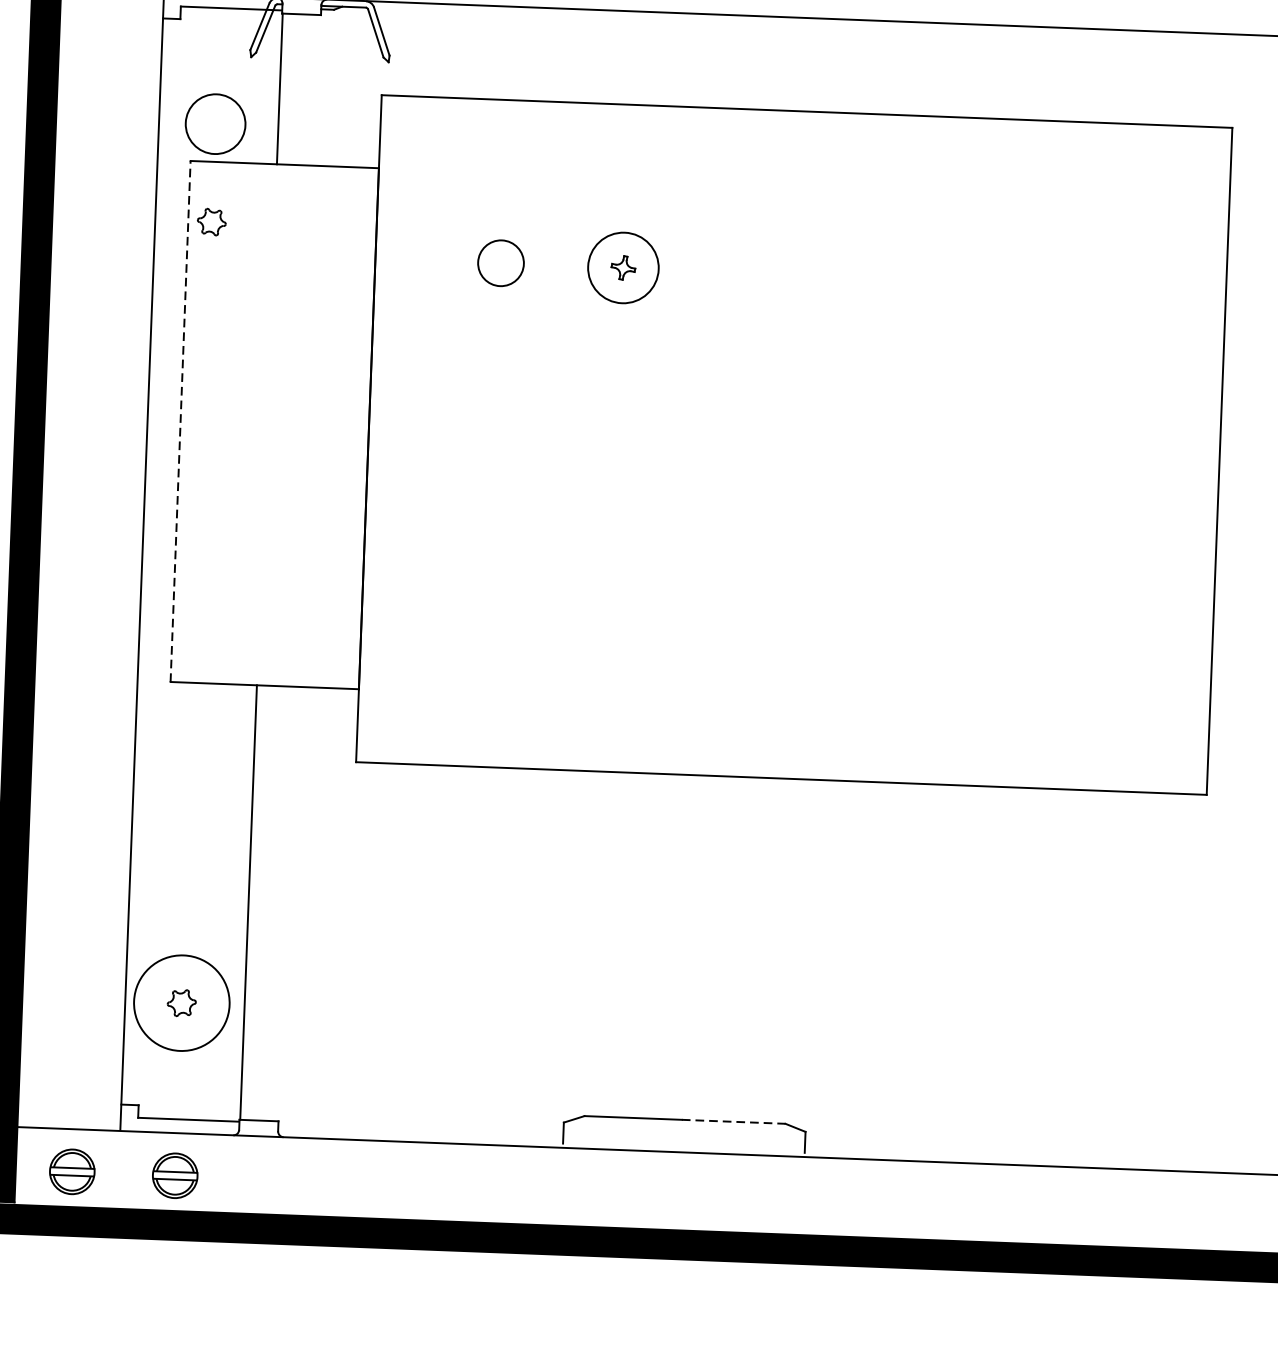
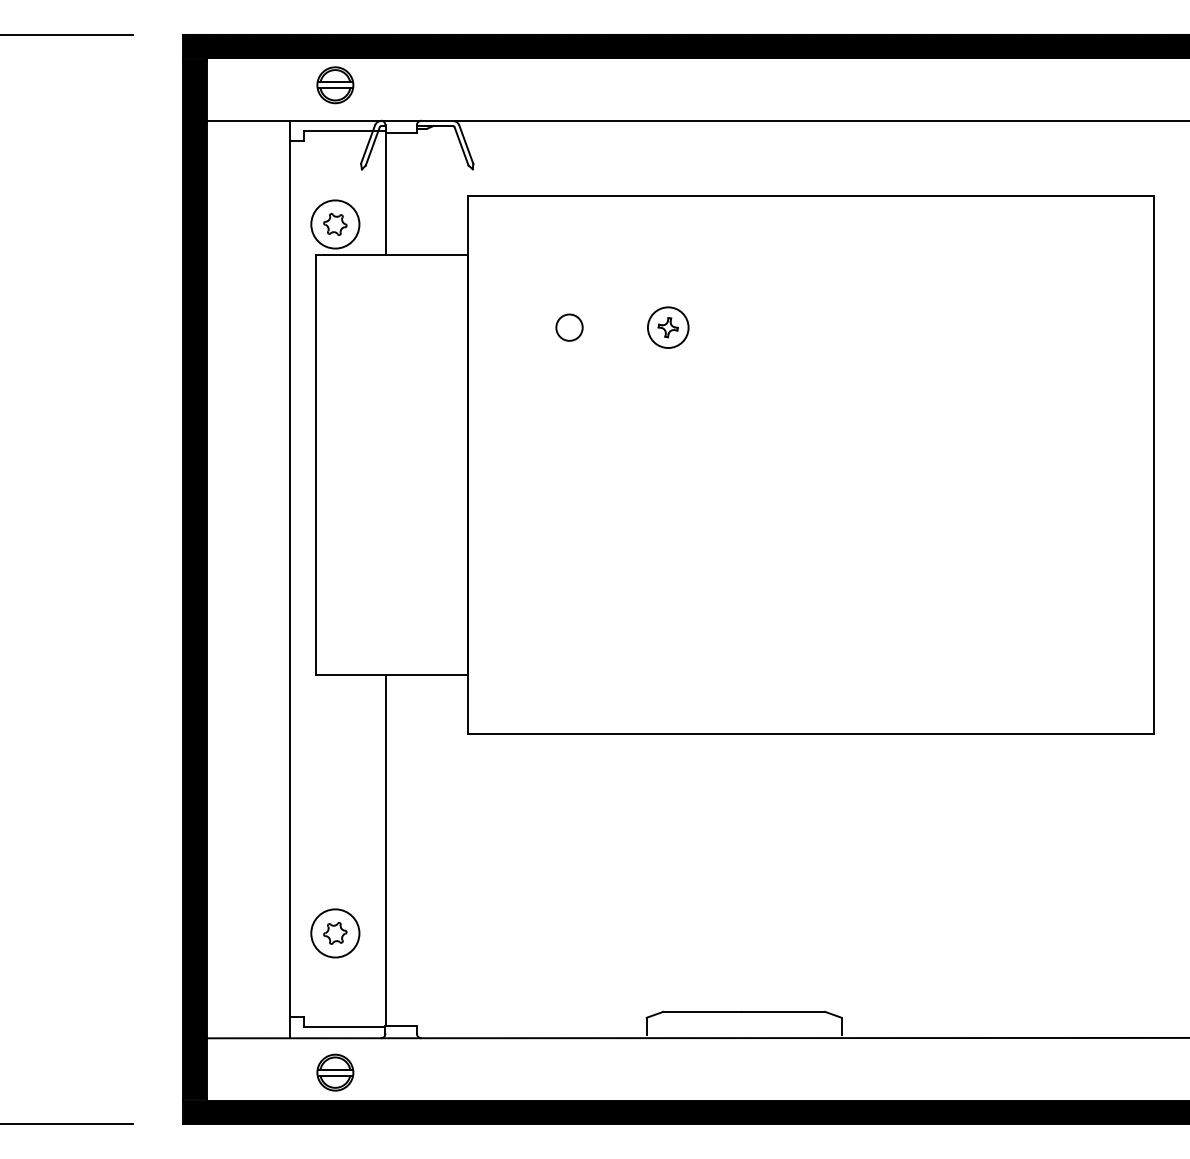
part: (212, 222) -> (335, 224), moved
circle: (500, 263) -> (569, 327), size x0.71
circle: (622, 267) -> (667, 327), size x0.71
line: (180, 420) -> (316, 464), dashed -> solid
circle: (181, 1003) -> (335, 933), size x0.62
line: (733, 1121) -> (783, 1011), dashed -> solid
part: (72, 1171) -> (252, 1072), removed

